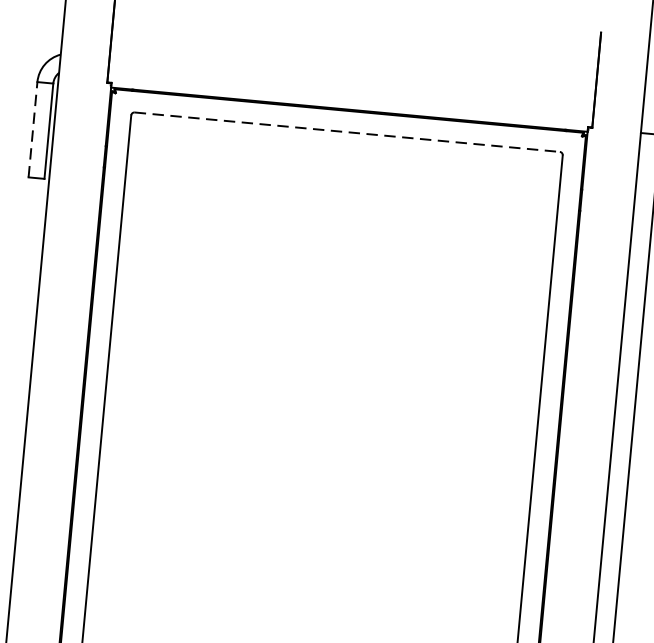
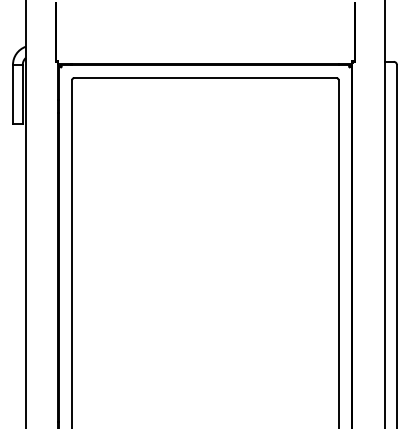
line: (32, 128) -> (12, 93), dashed -> solid
line: (347, 133) -> (205, 78), dashed -> solid

